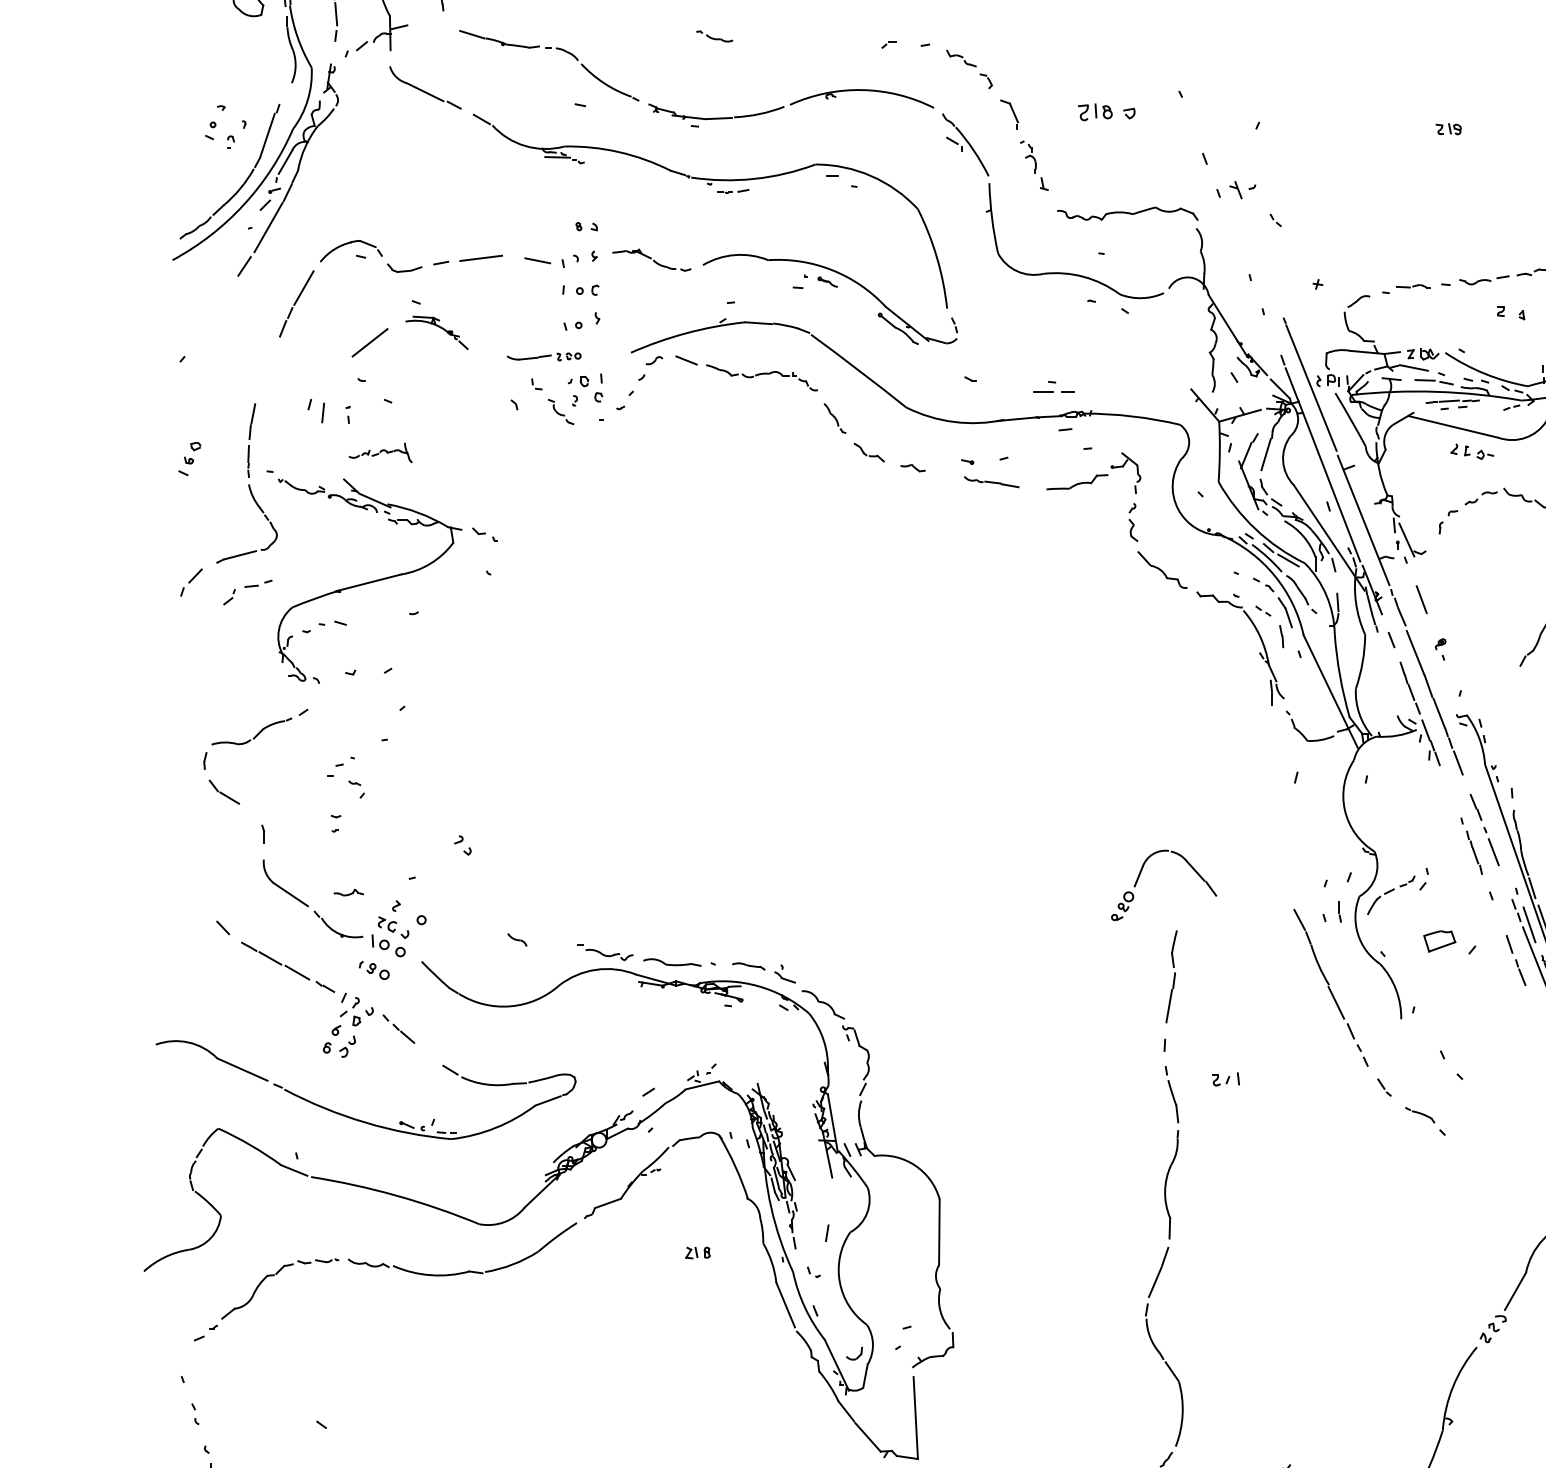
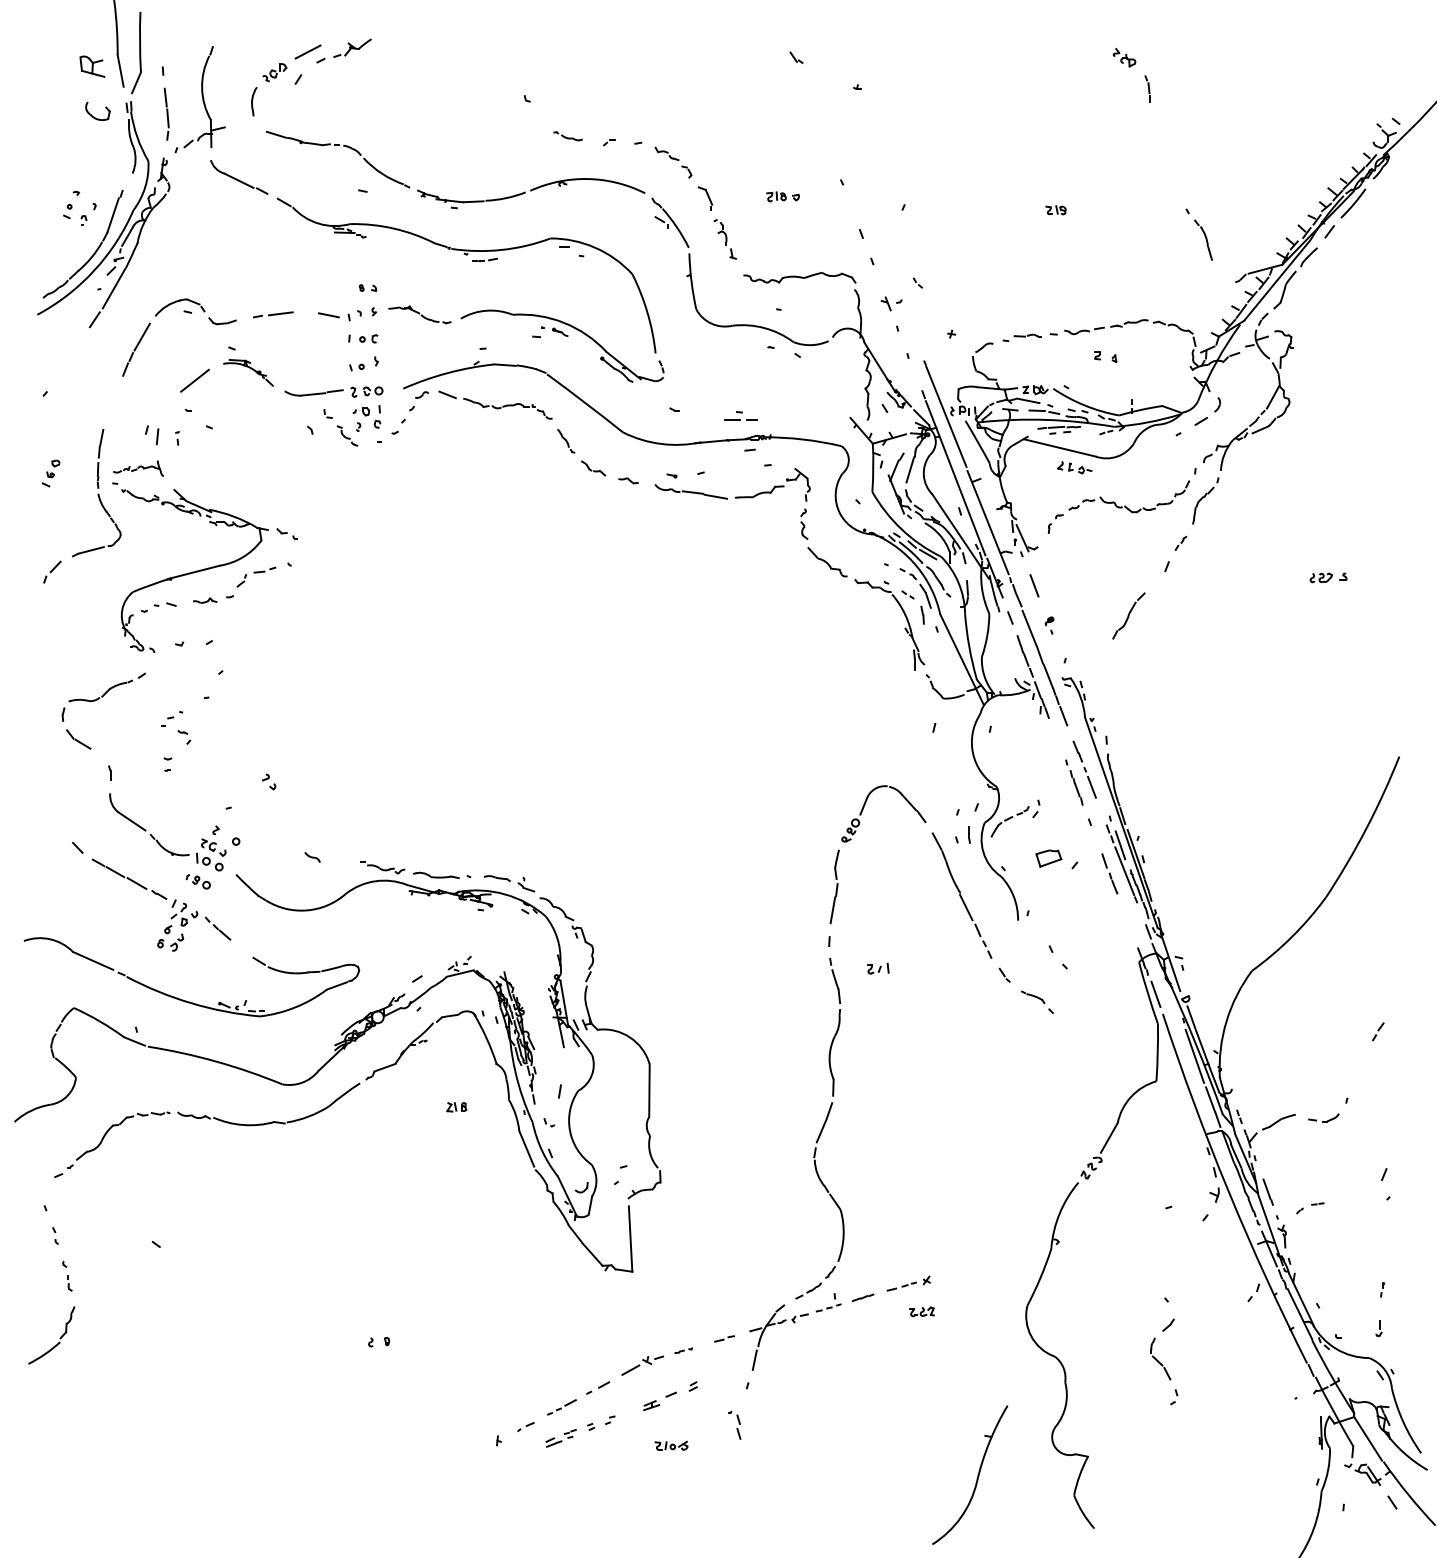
part: (713, 36) -> (567, 136), moved
part: (1106, 111) -> (782, 196), size x0.71
part: (1242, 189) -> (891, 303), moved
part: (468, 259) -> (273, 314), size x0.71
part: (543, 356) -> (333, 391), size x1.67
part: (380, 452) -> (138, 468), moved
part: (990, 481) -> (690, 491), size x1.67
part: (247, 591) -> (256, 576), moved
part: (1141, 874) -> (865, 805), moved
part: (349, 892) -> (205, 600), moved

